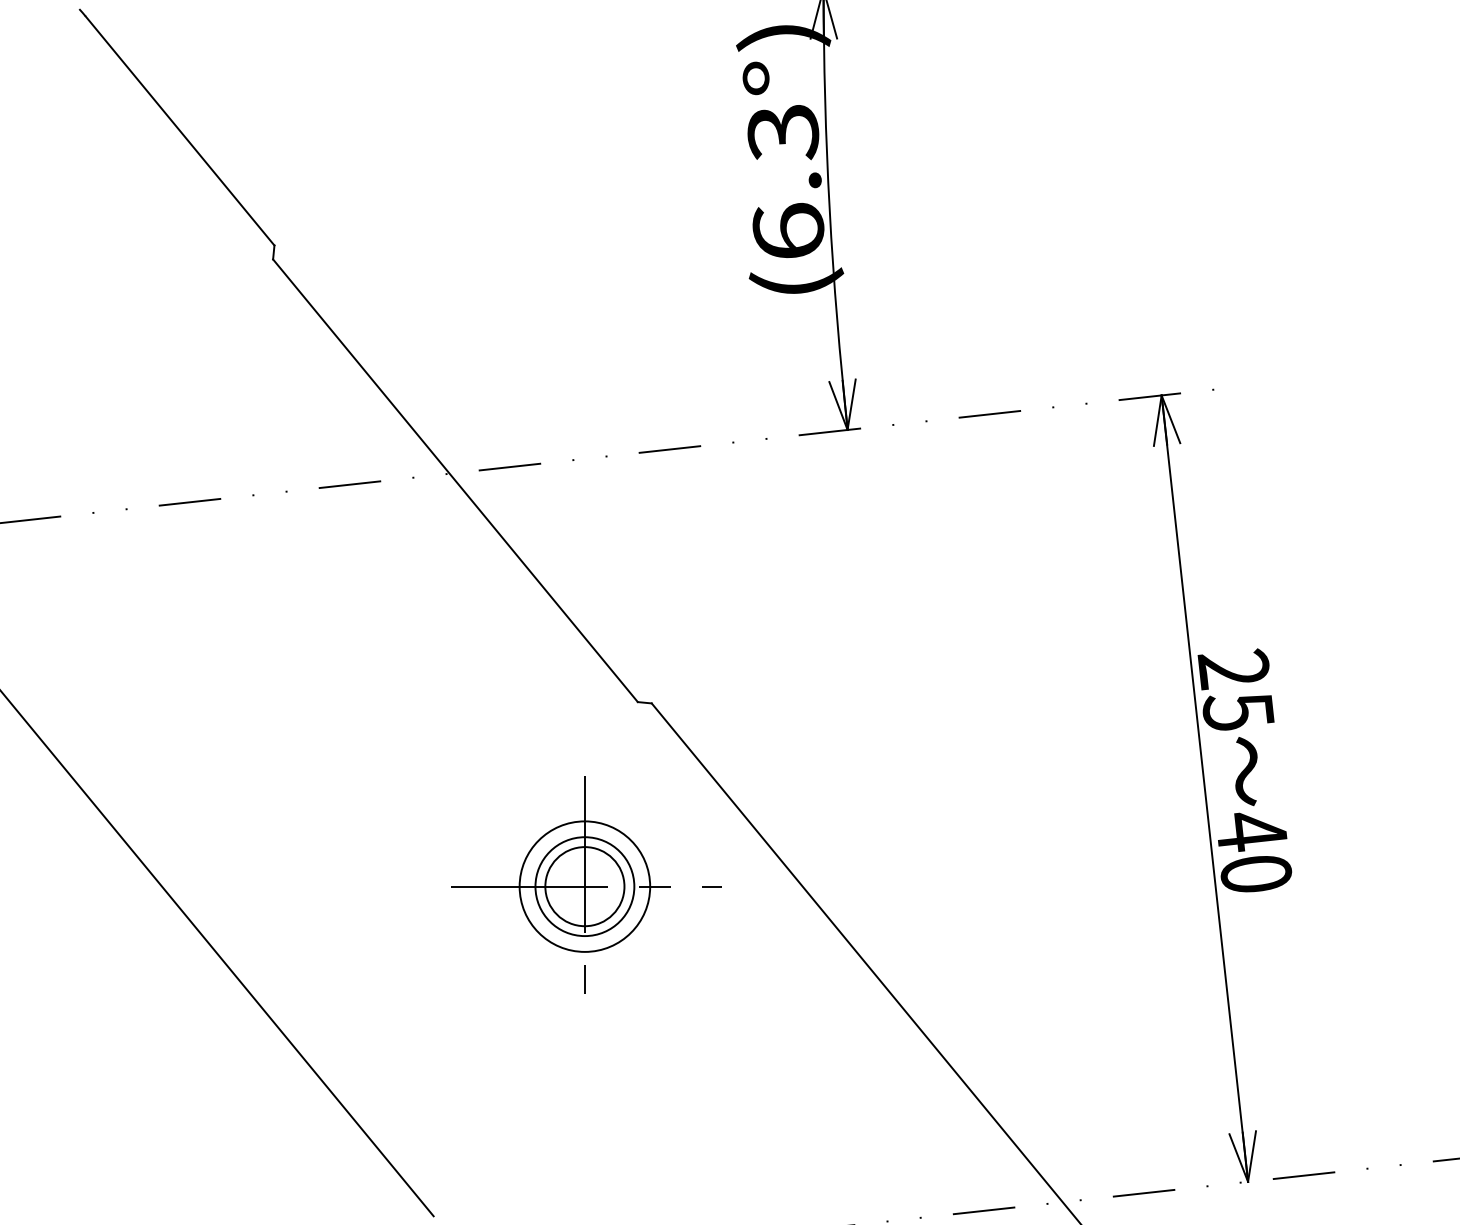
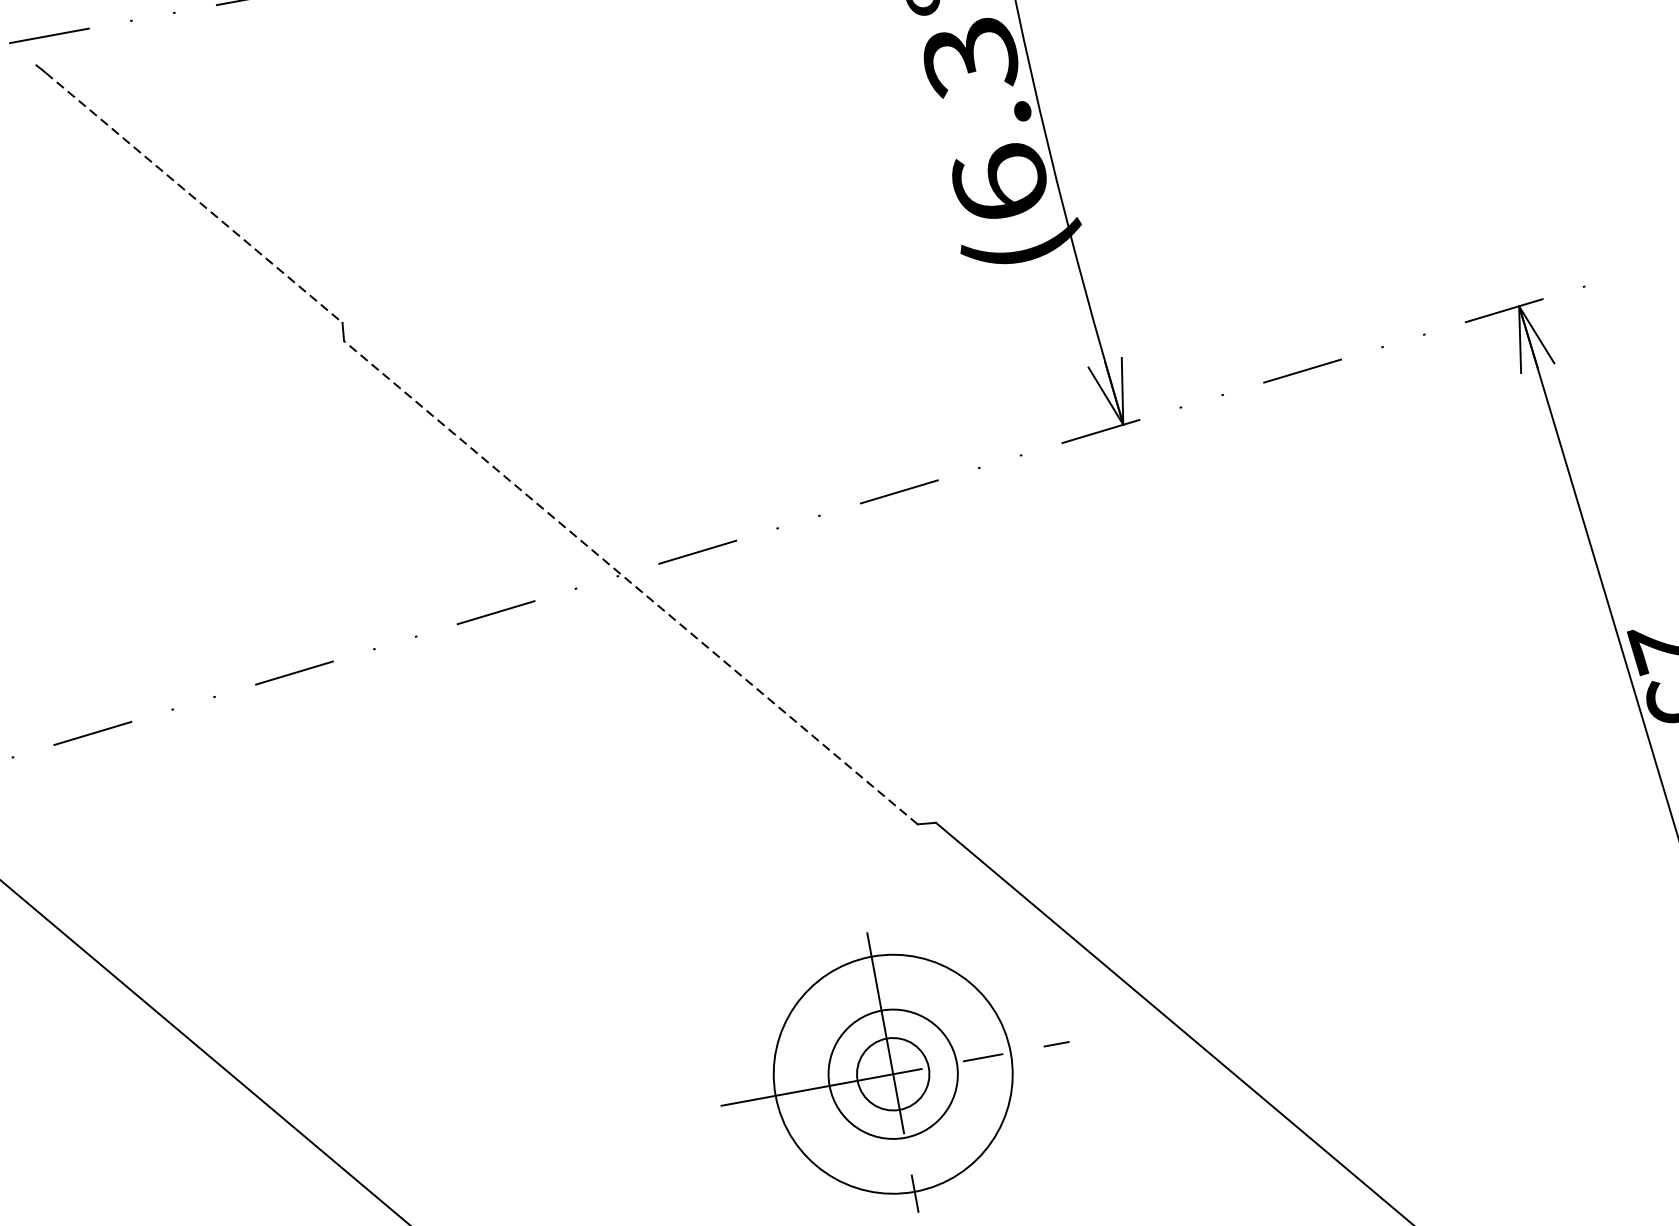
line: (180, 131) -> (194, 198), solid -> dashed
line: (455, 480) -> (630, 582), solid -> dashed
circle: (584, 886) -> (892, 1074), size x0.7
circle: (584, 886) -> (892, 1074), size x1.4

